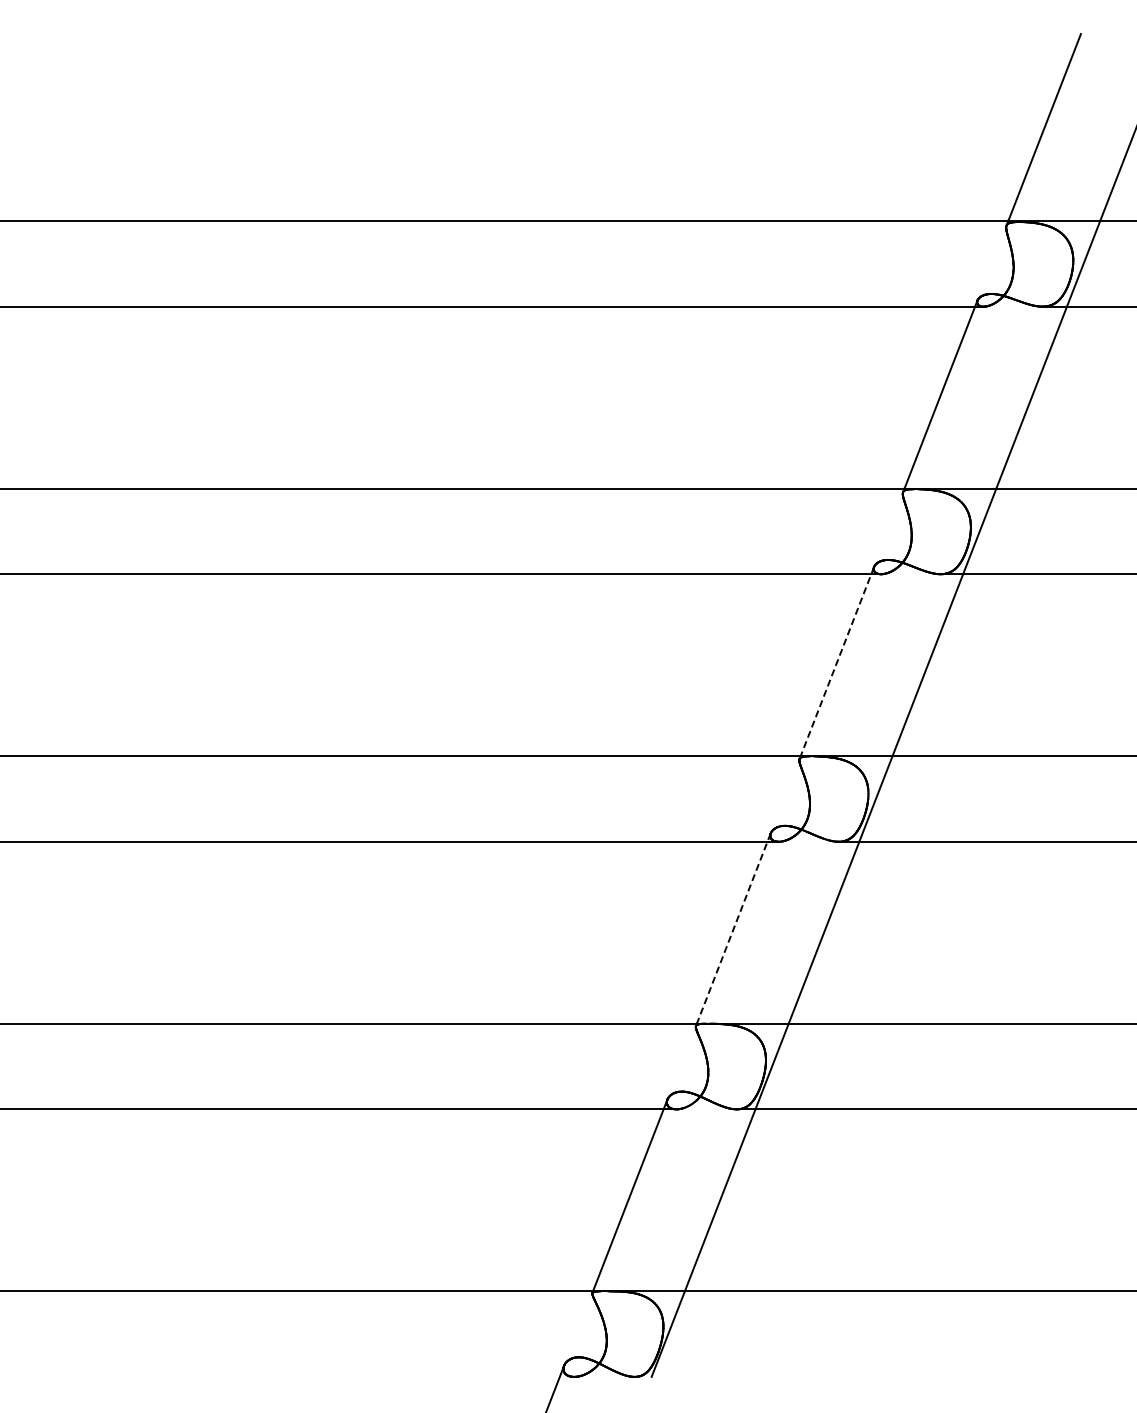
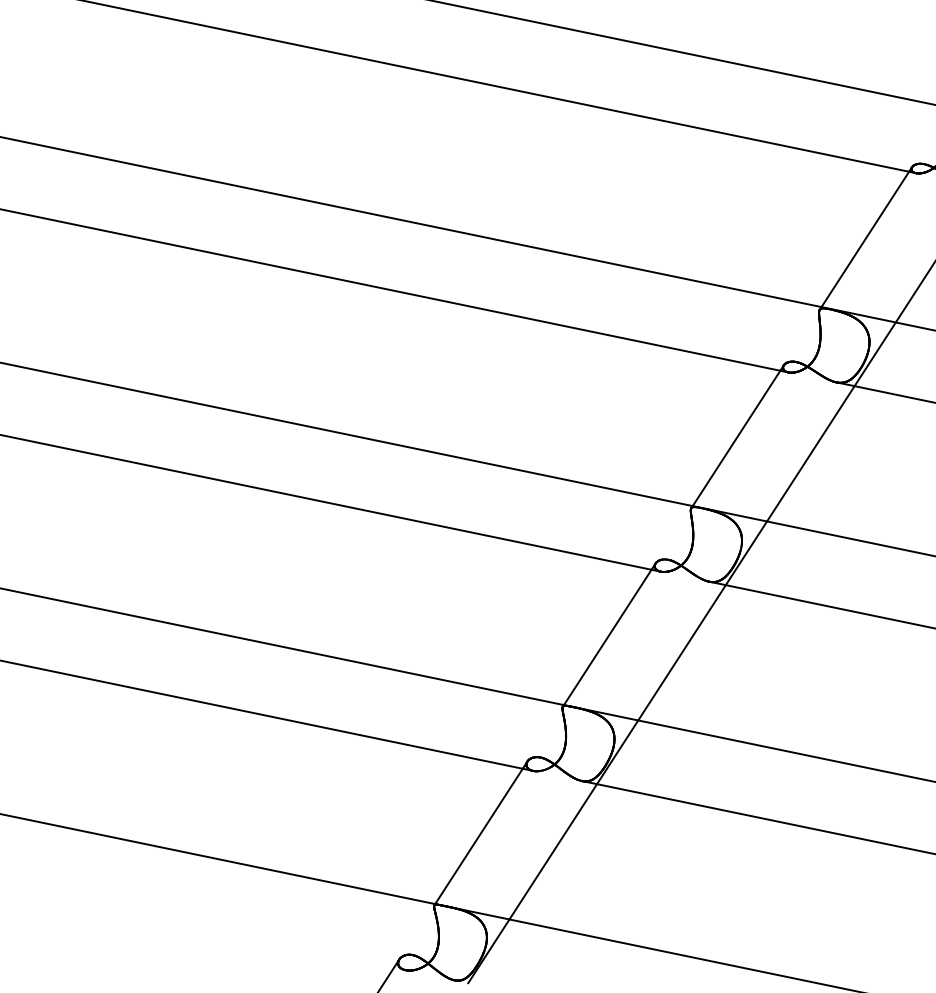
line: (837, 662) -> (738, 436), dashed -> solid
line: (733, 929) -> (609, 635), dashed -> solid

